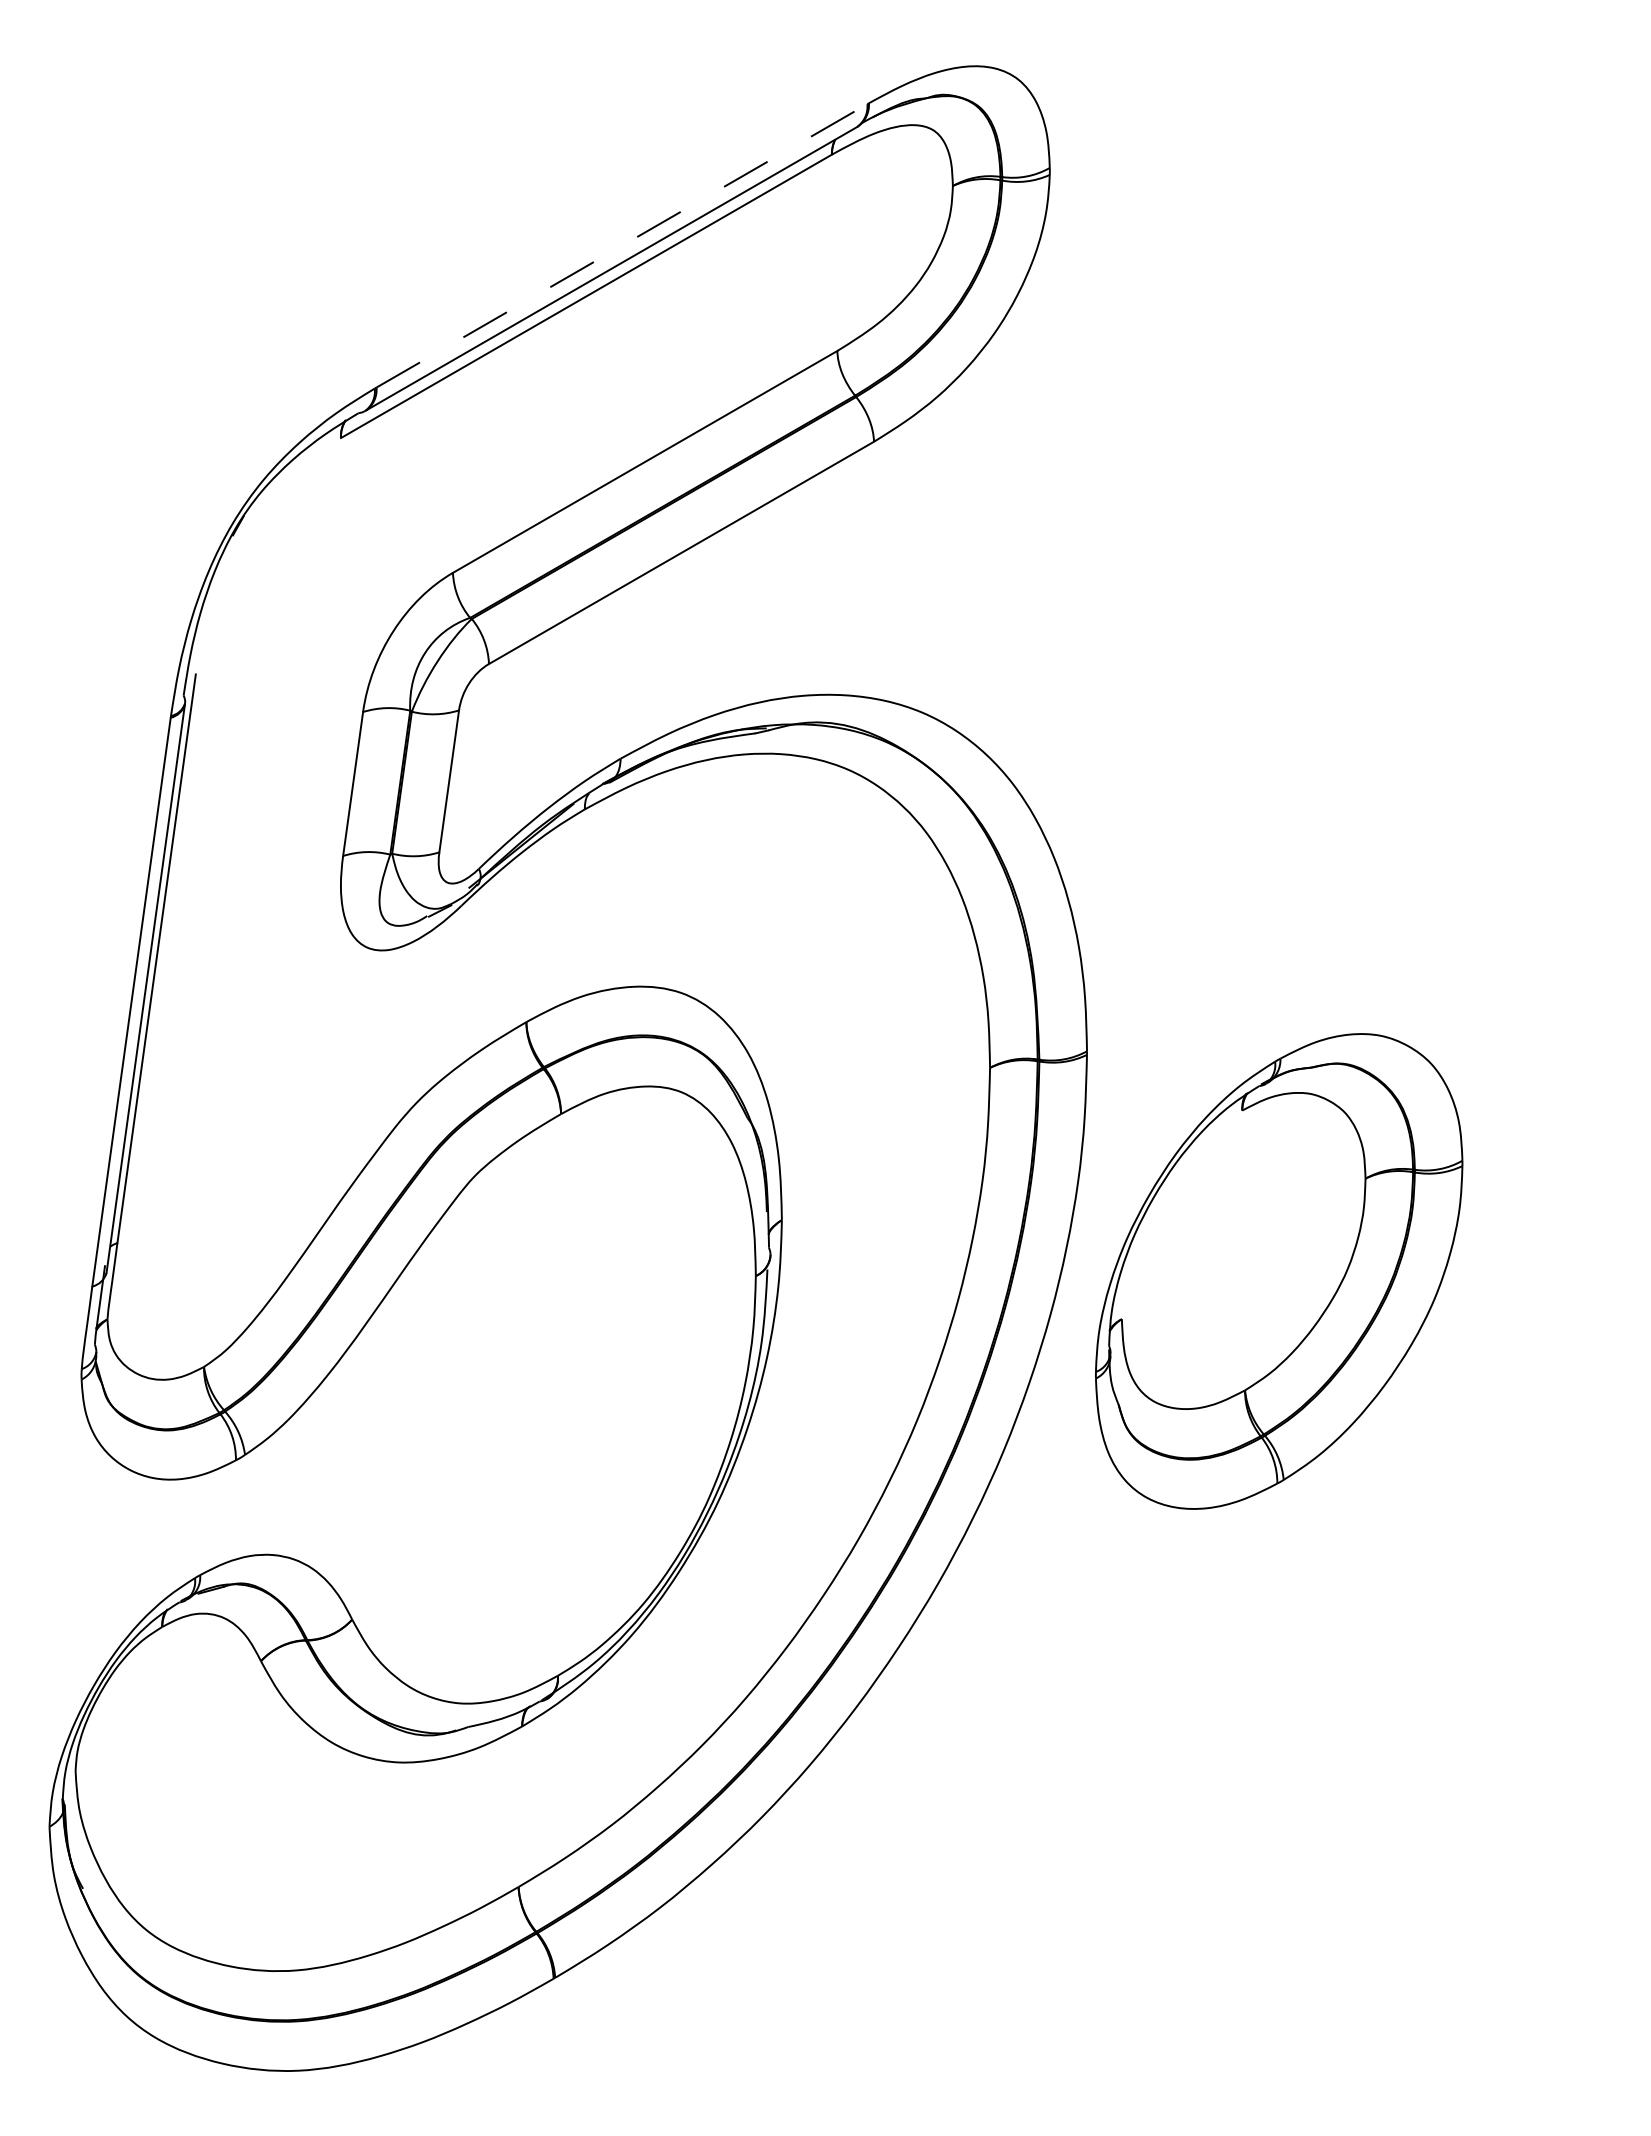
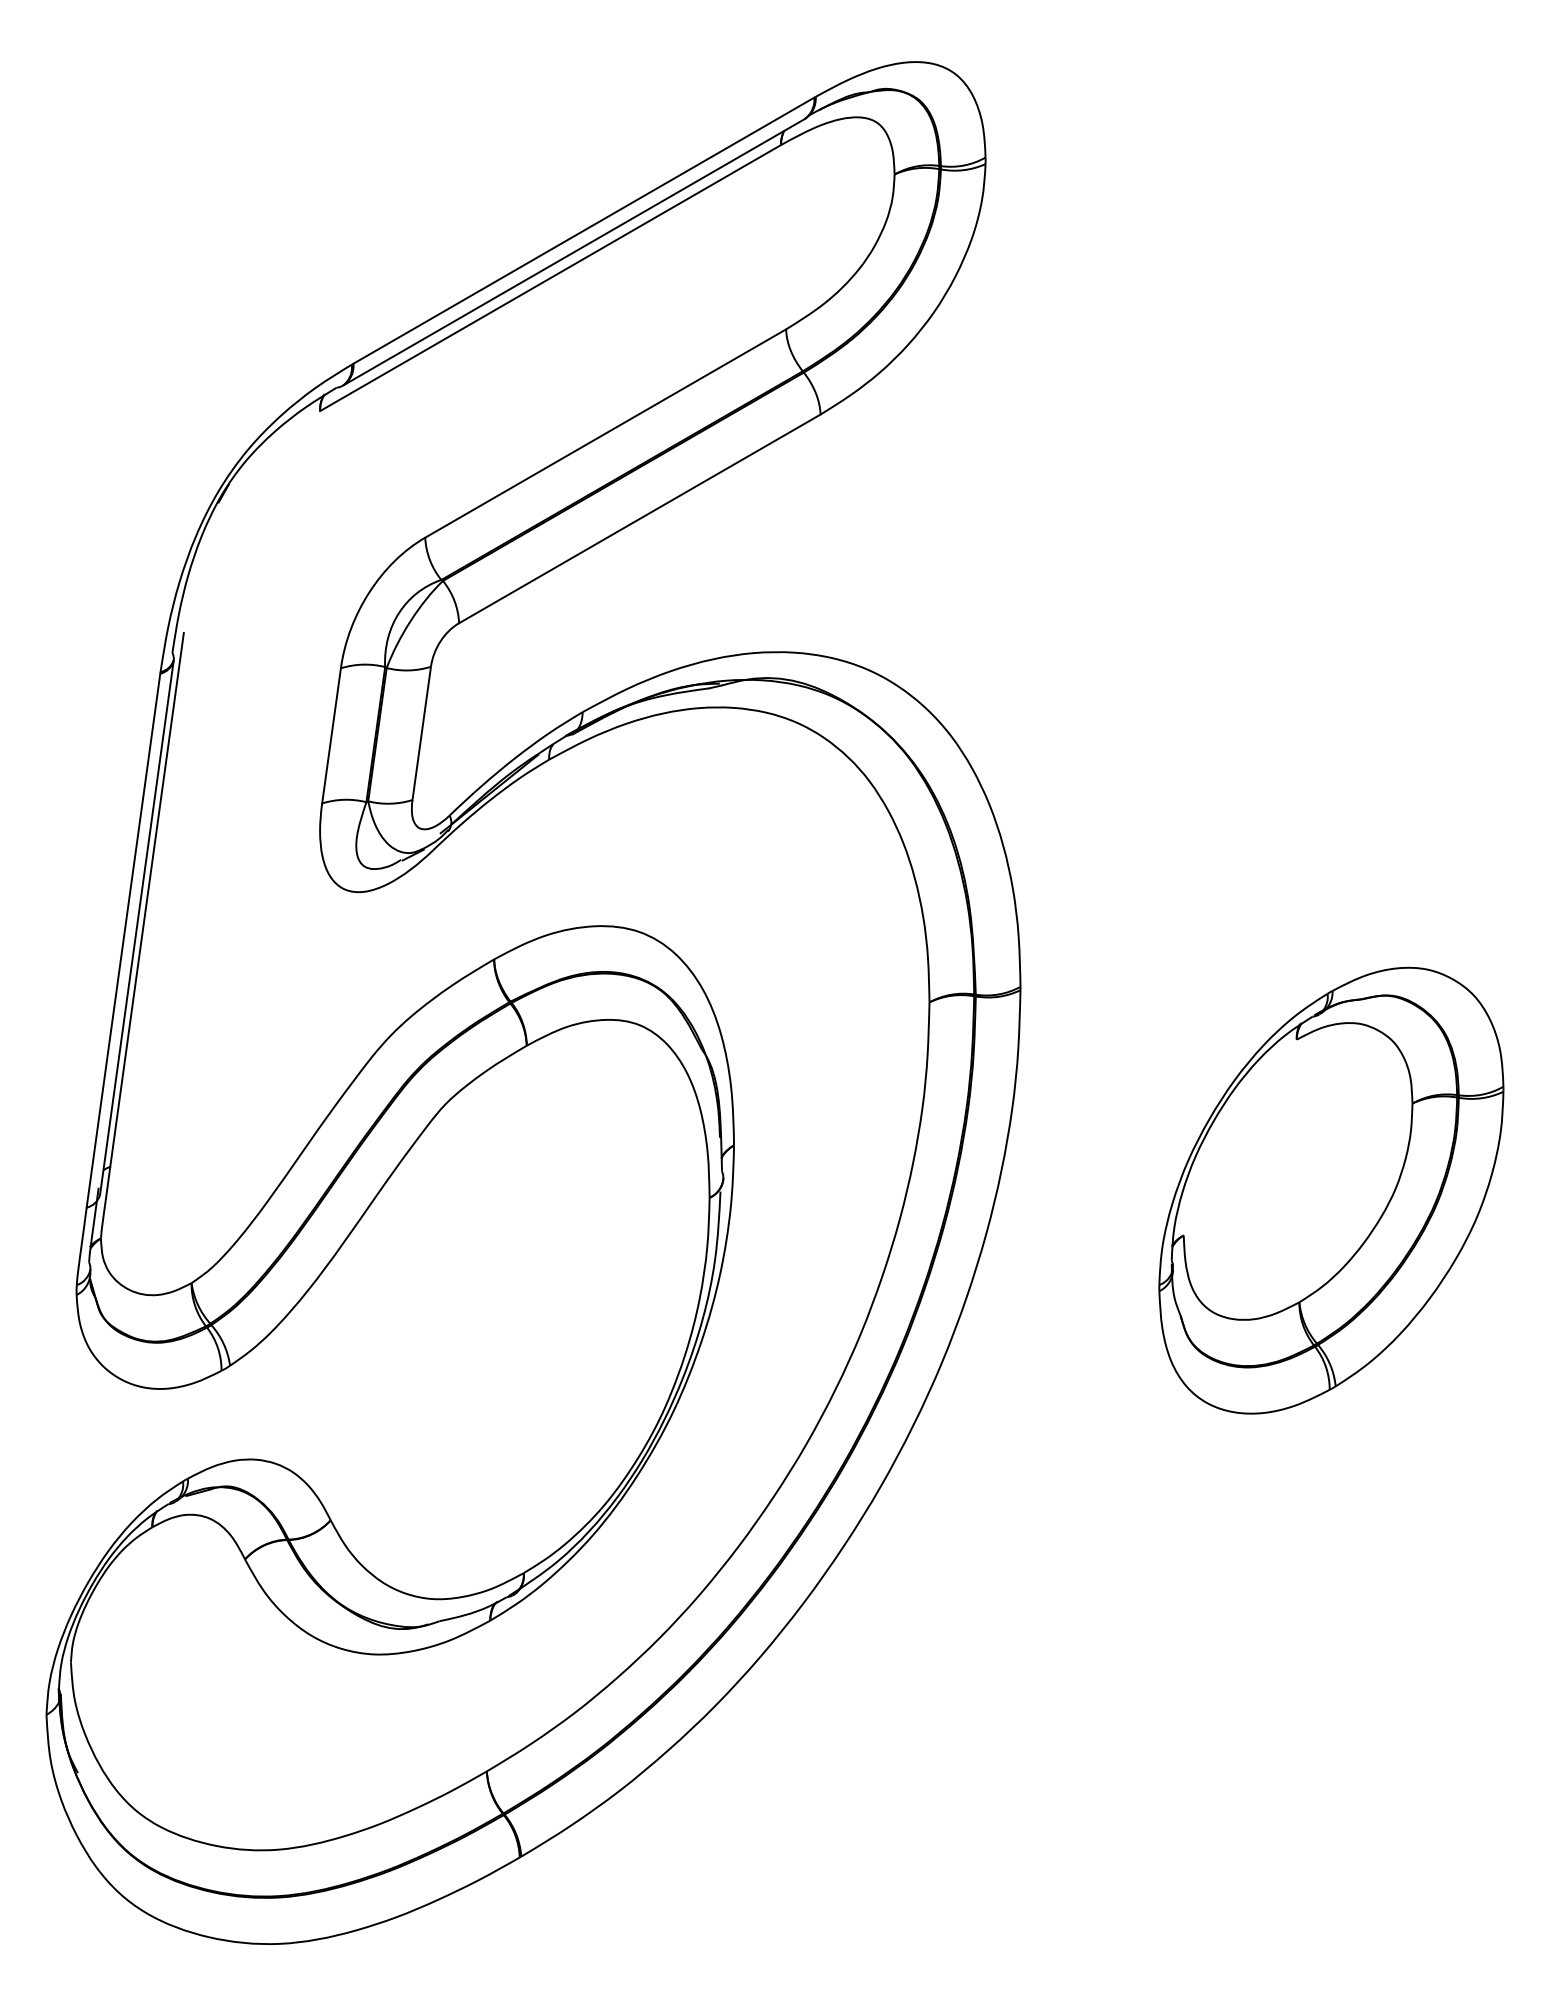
line: (622, 245) -> (584, 230), dashed -> solid
part: (1279, 1271) -> (1331, 1190), moved

